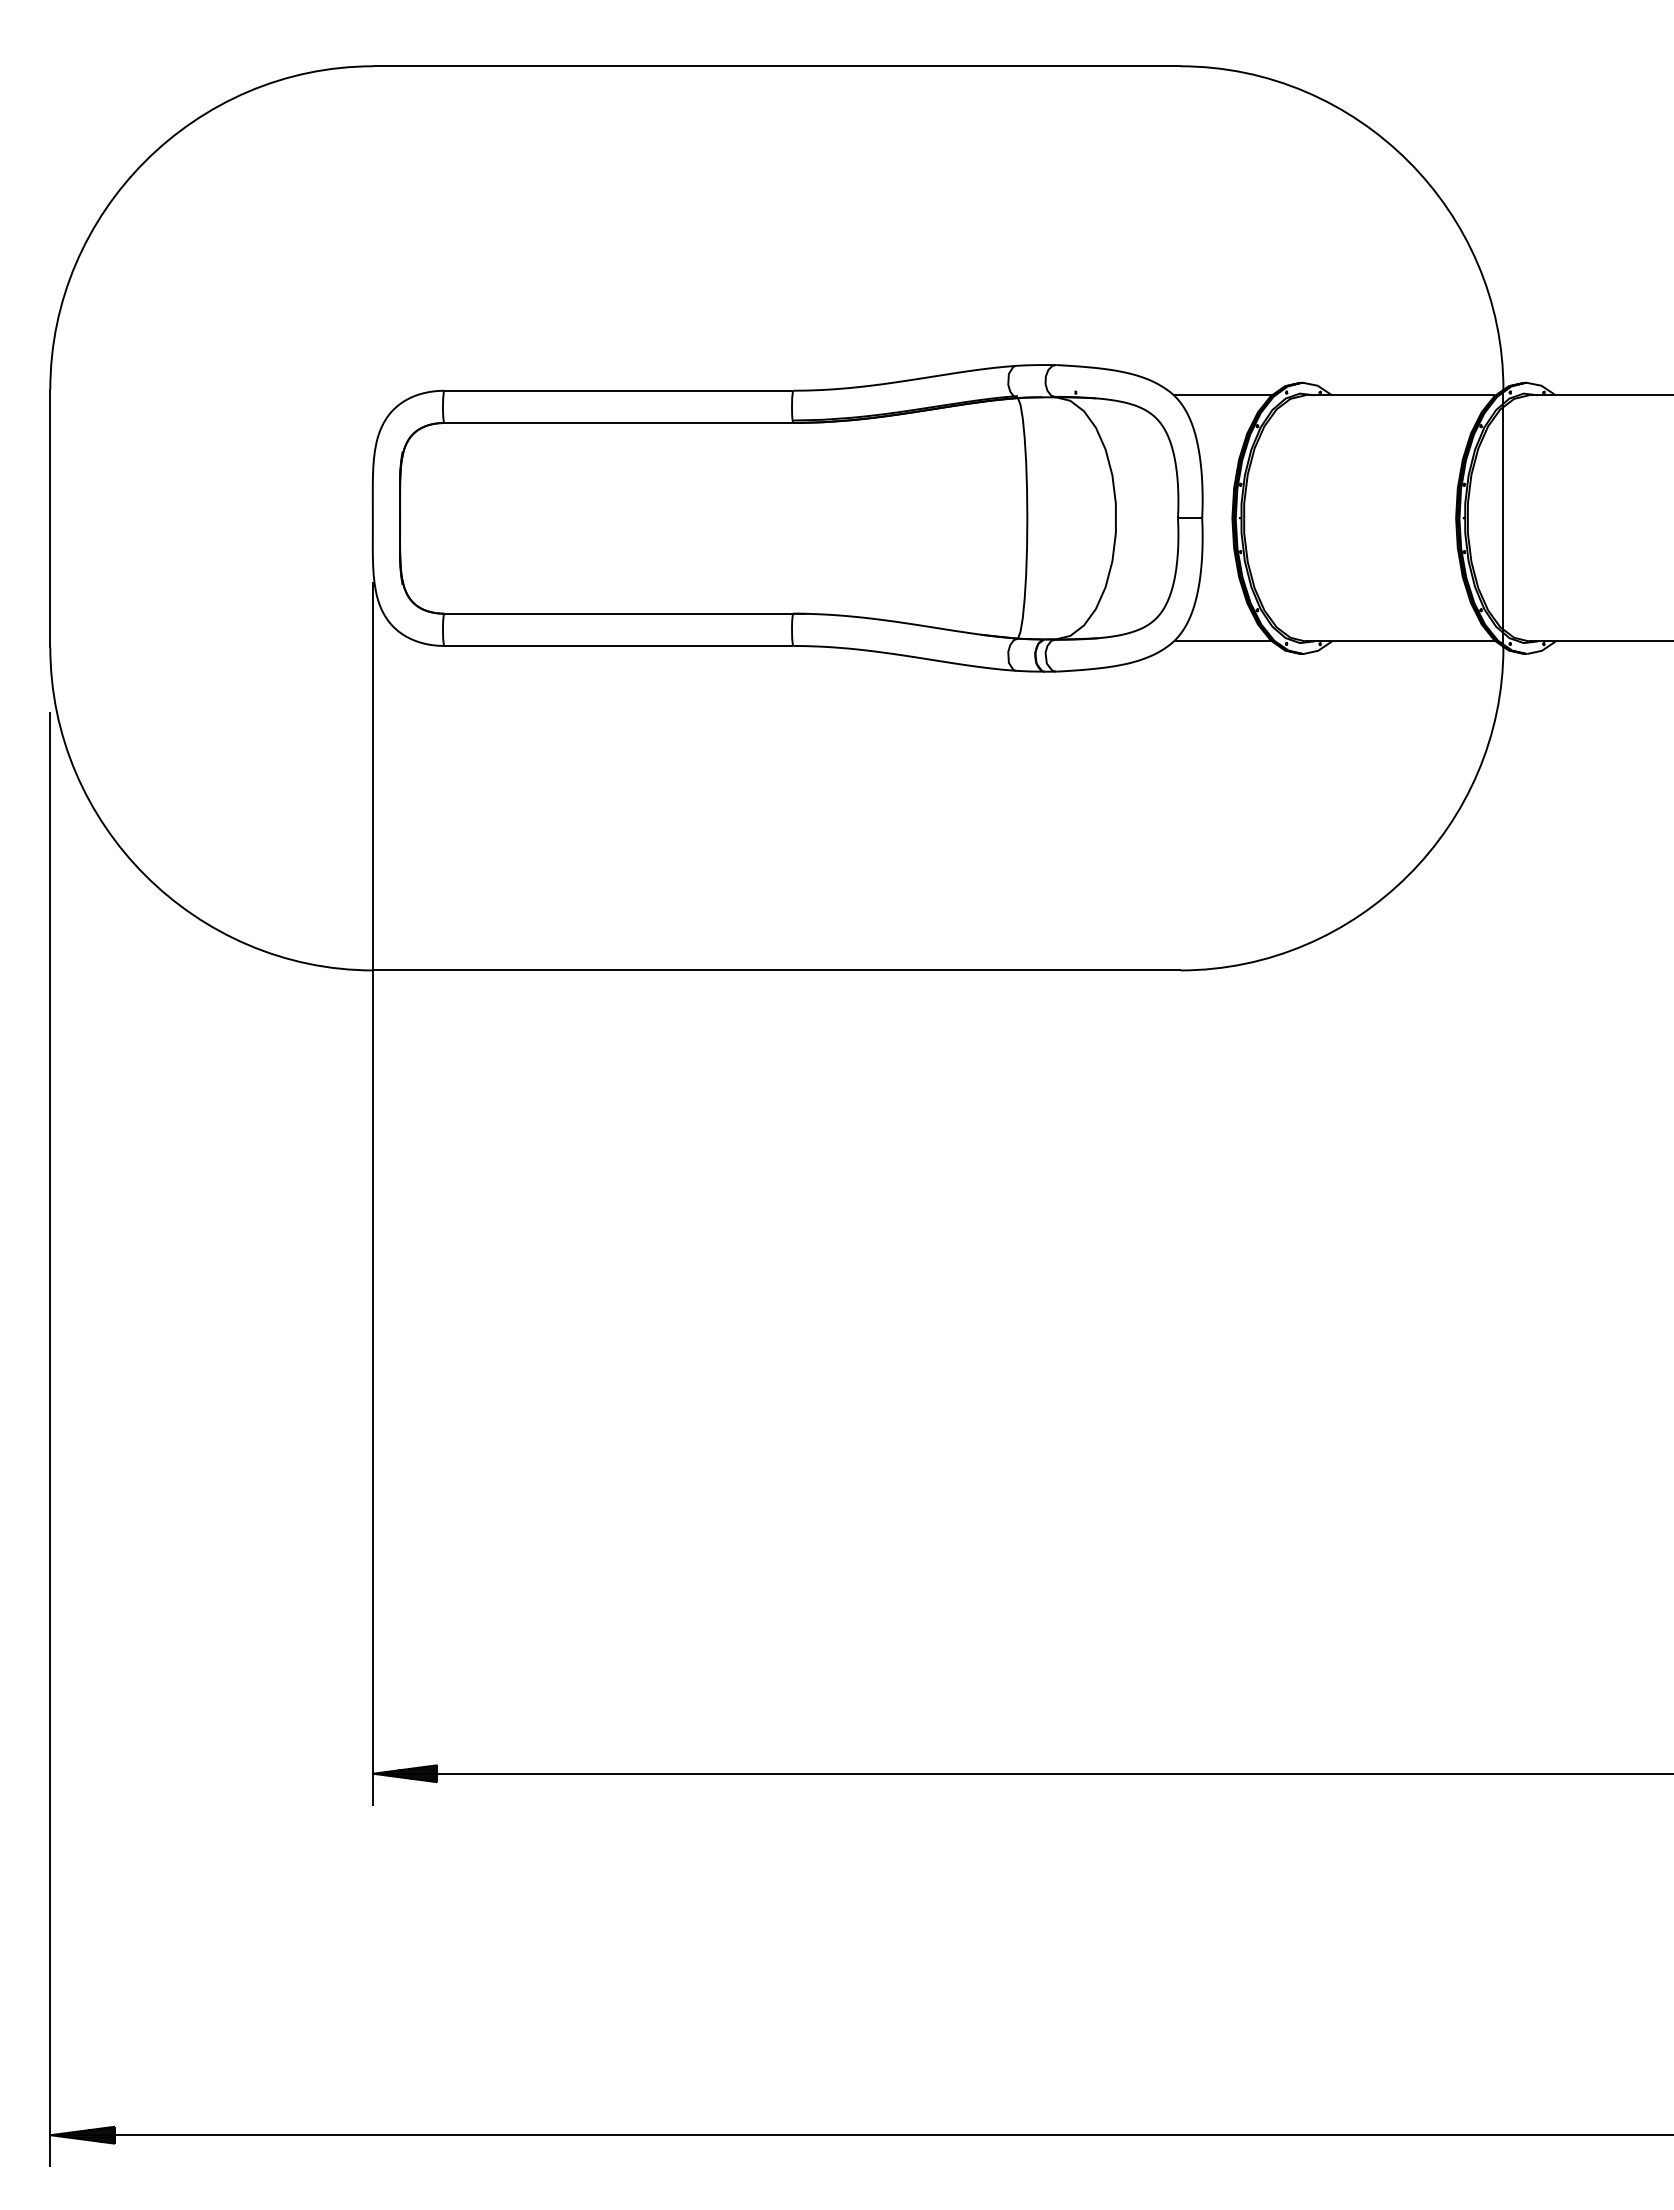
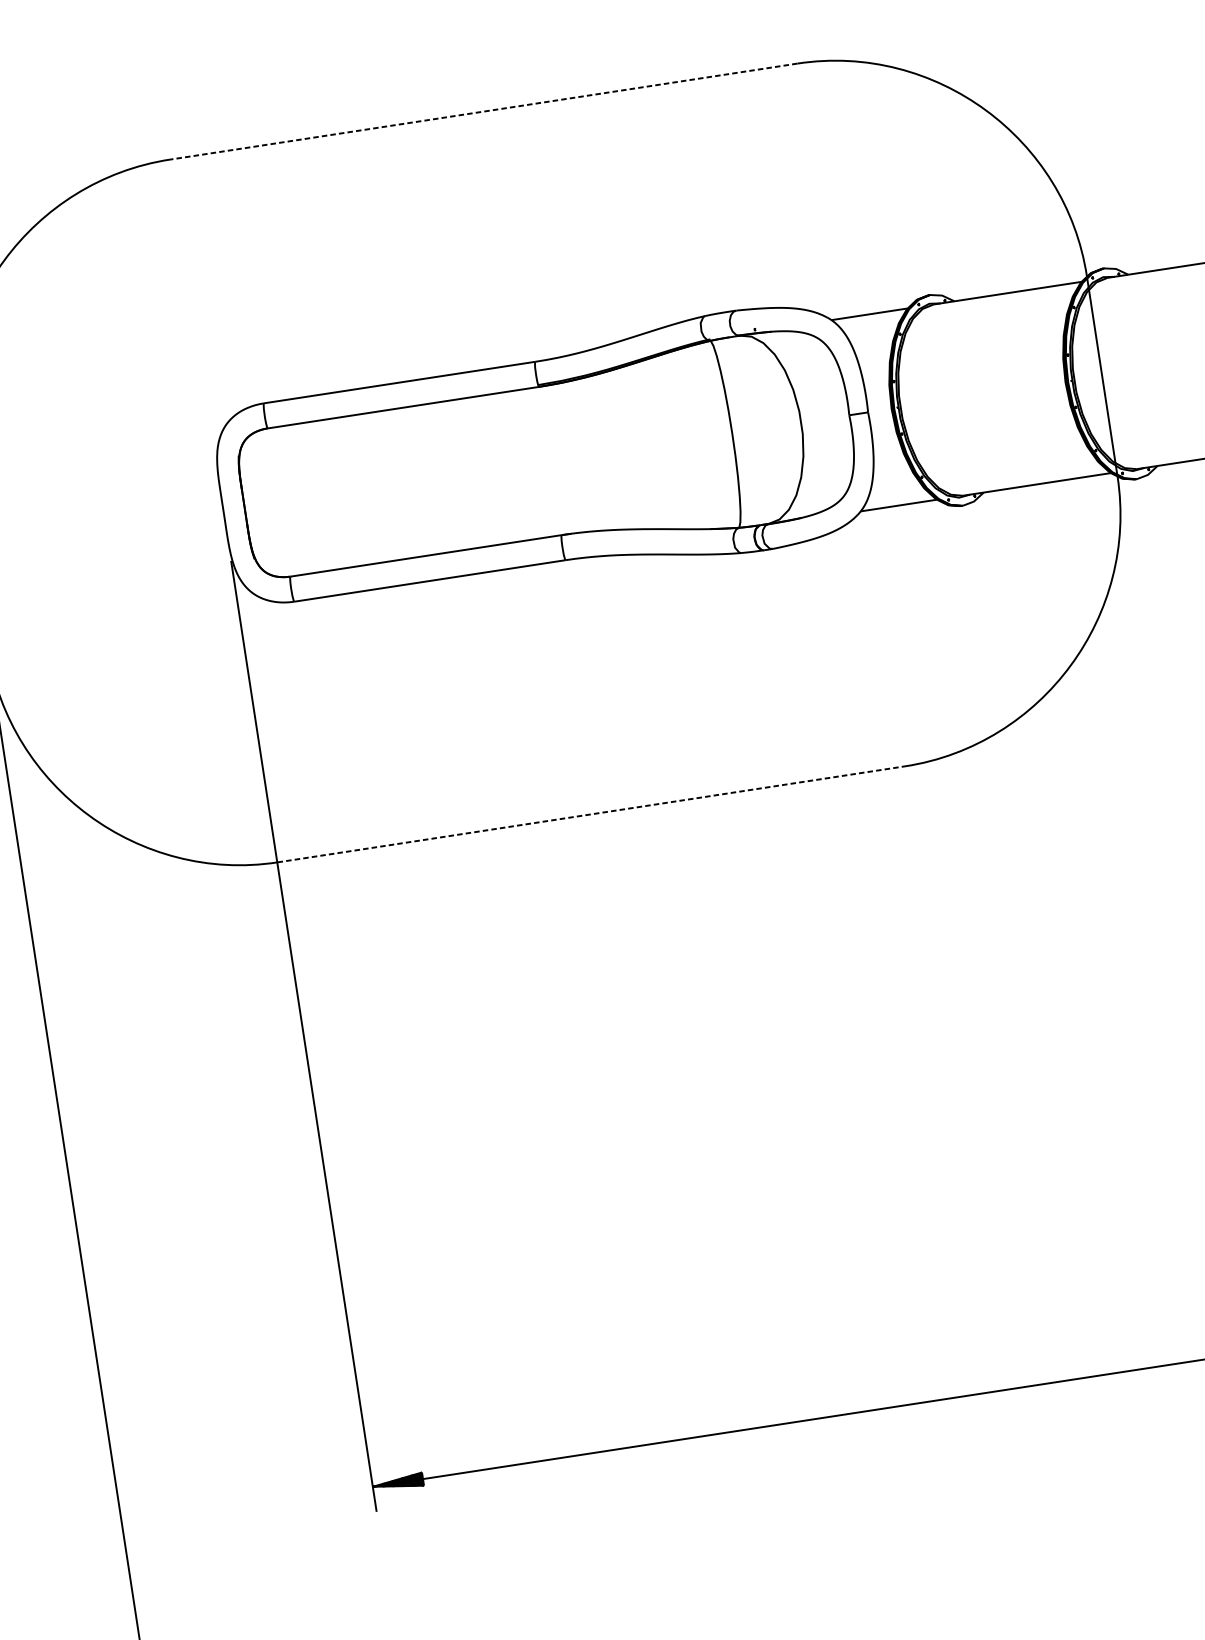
line: (776, 66) -> (483, 111), solid -> dashed
line: (776, 970) -> (591, 814), solid -> dashed

